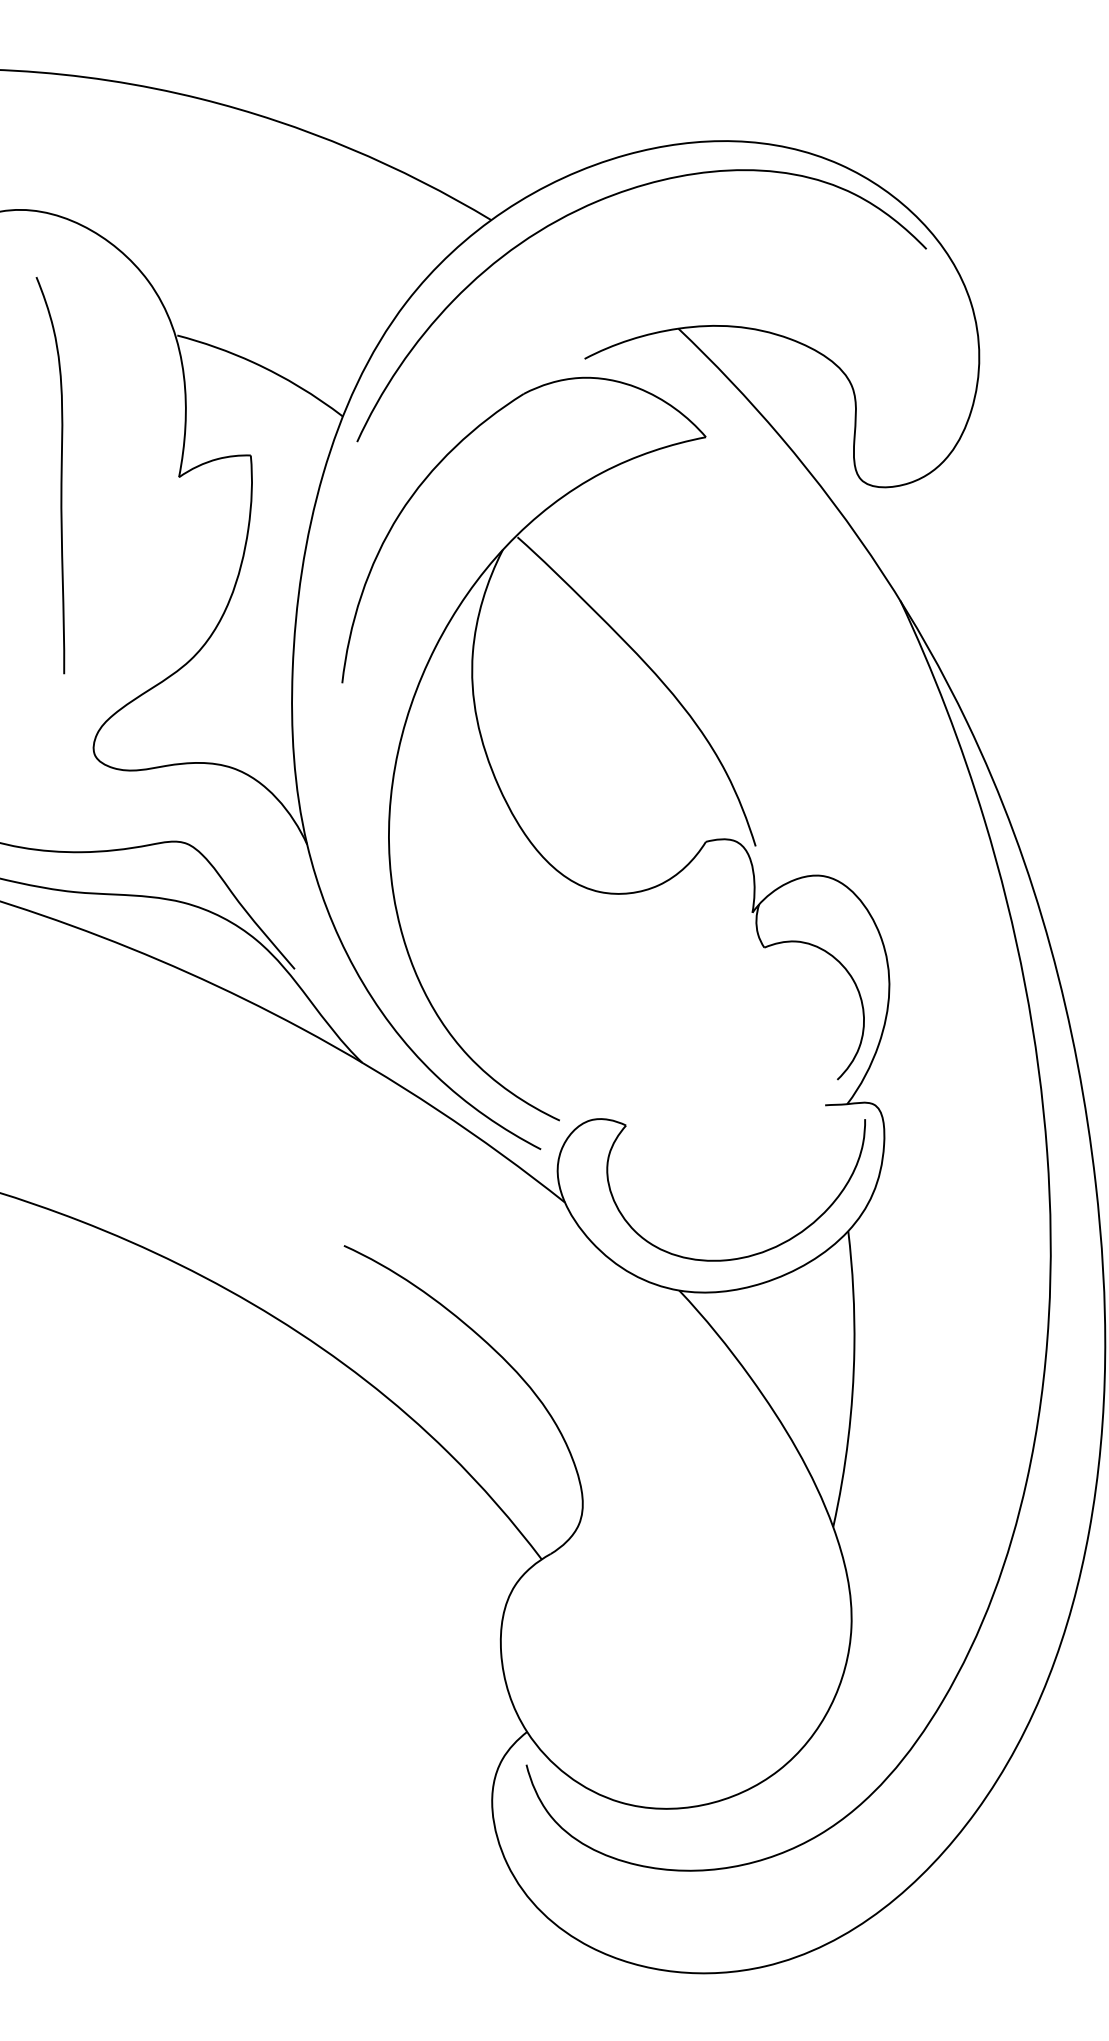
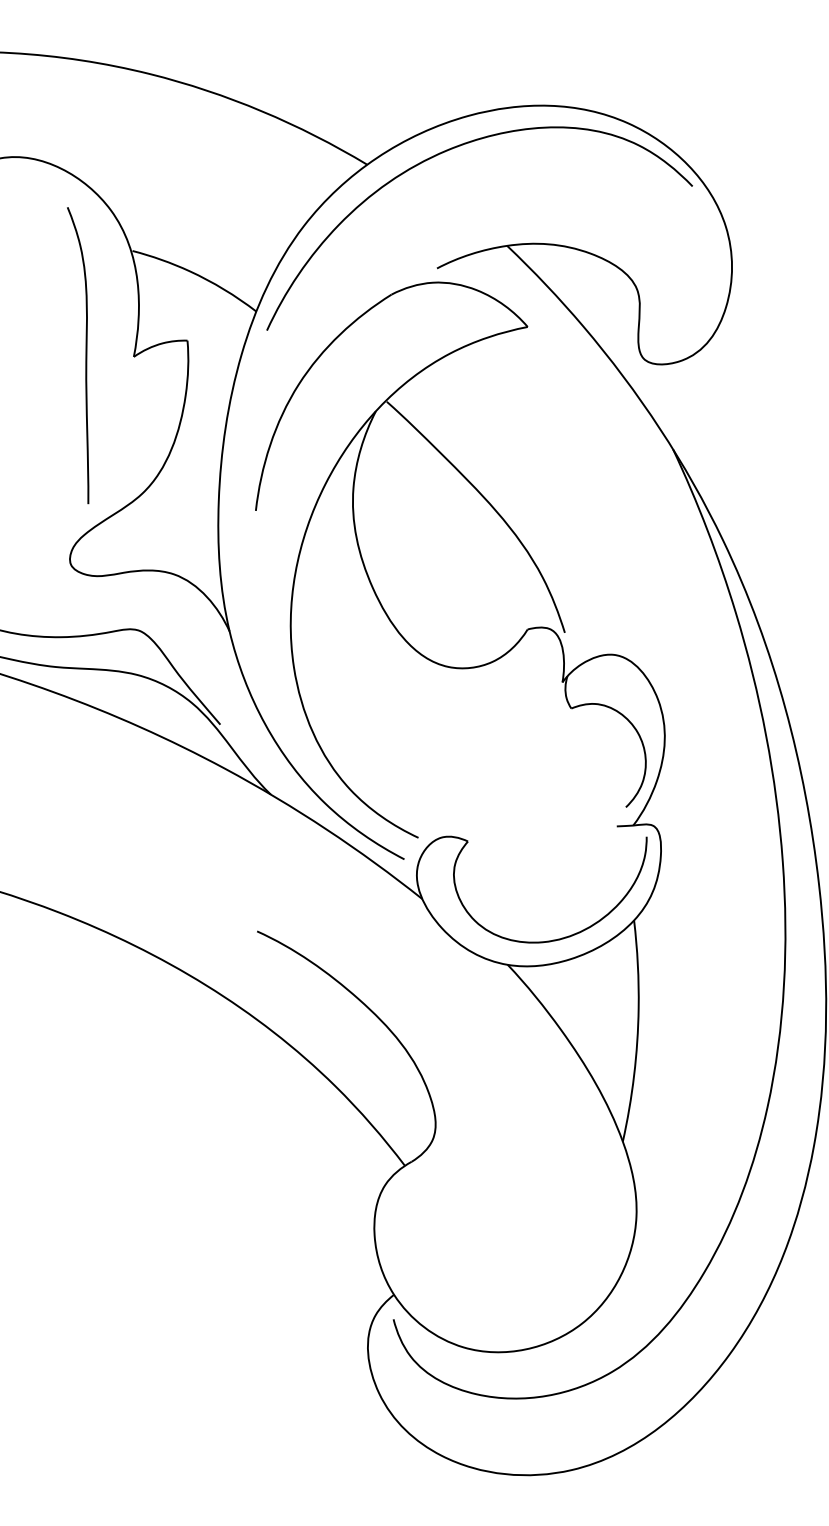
curve: (60, 475) -> (85, 355), moved

